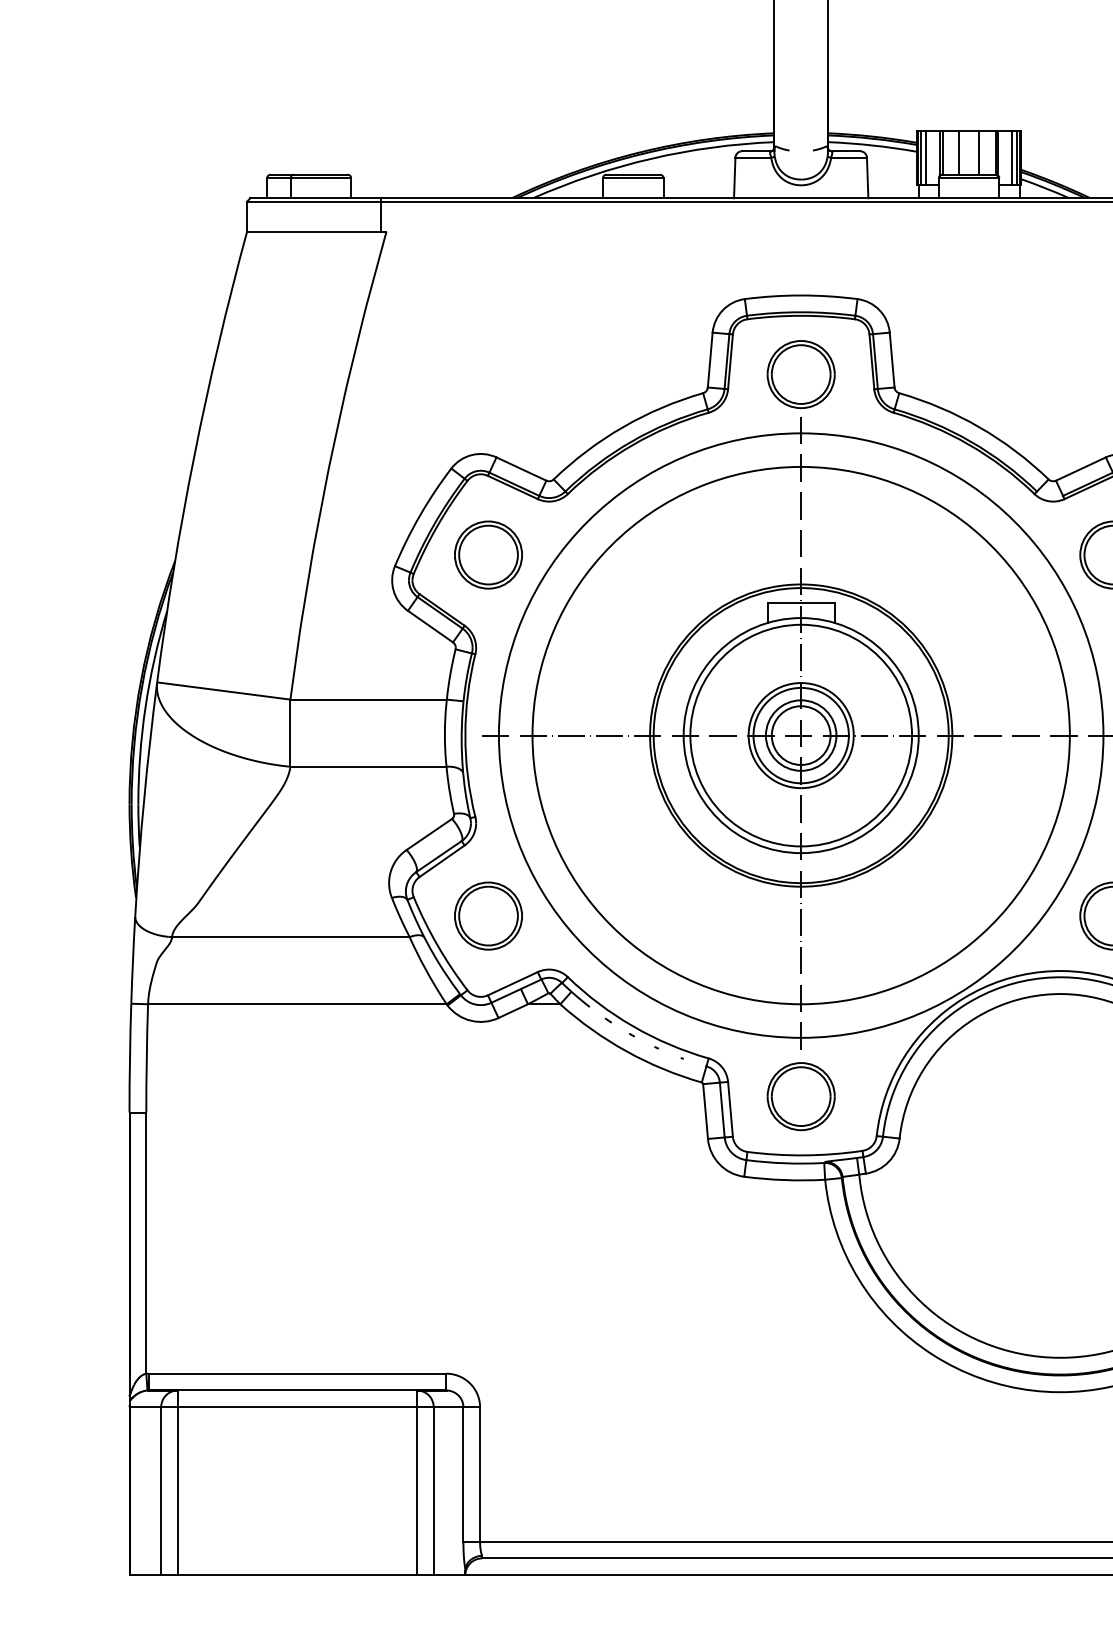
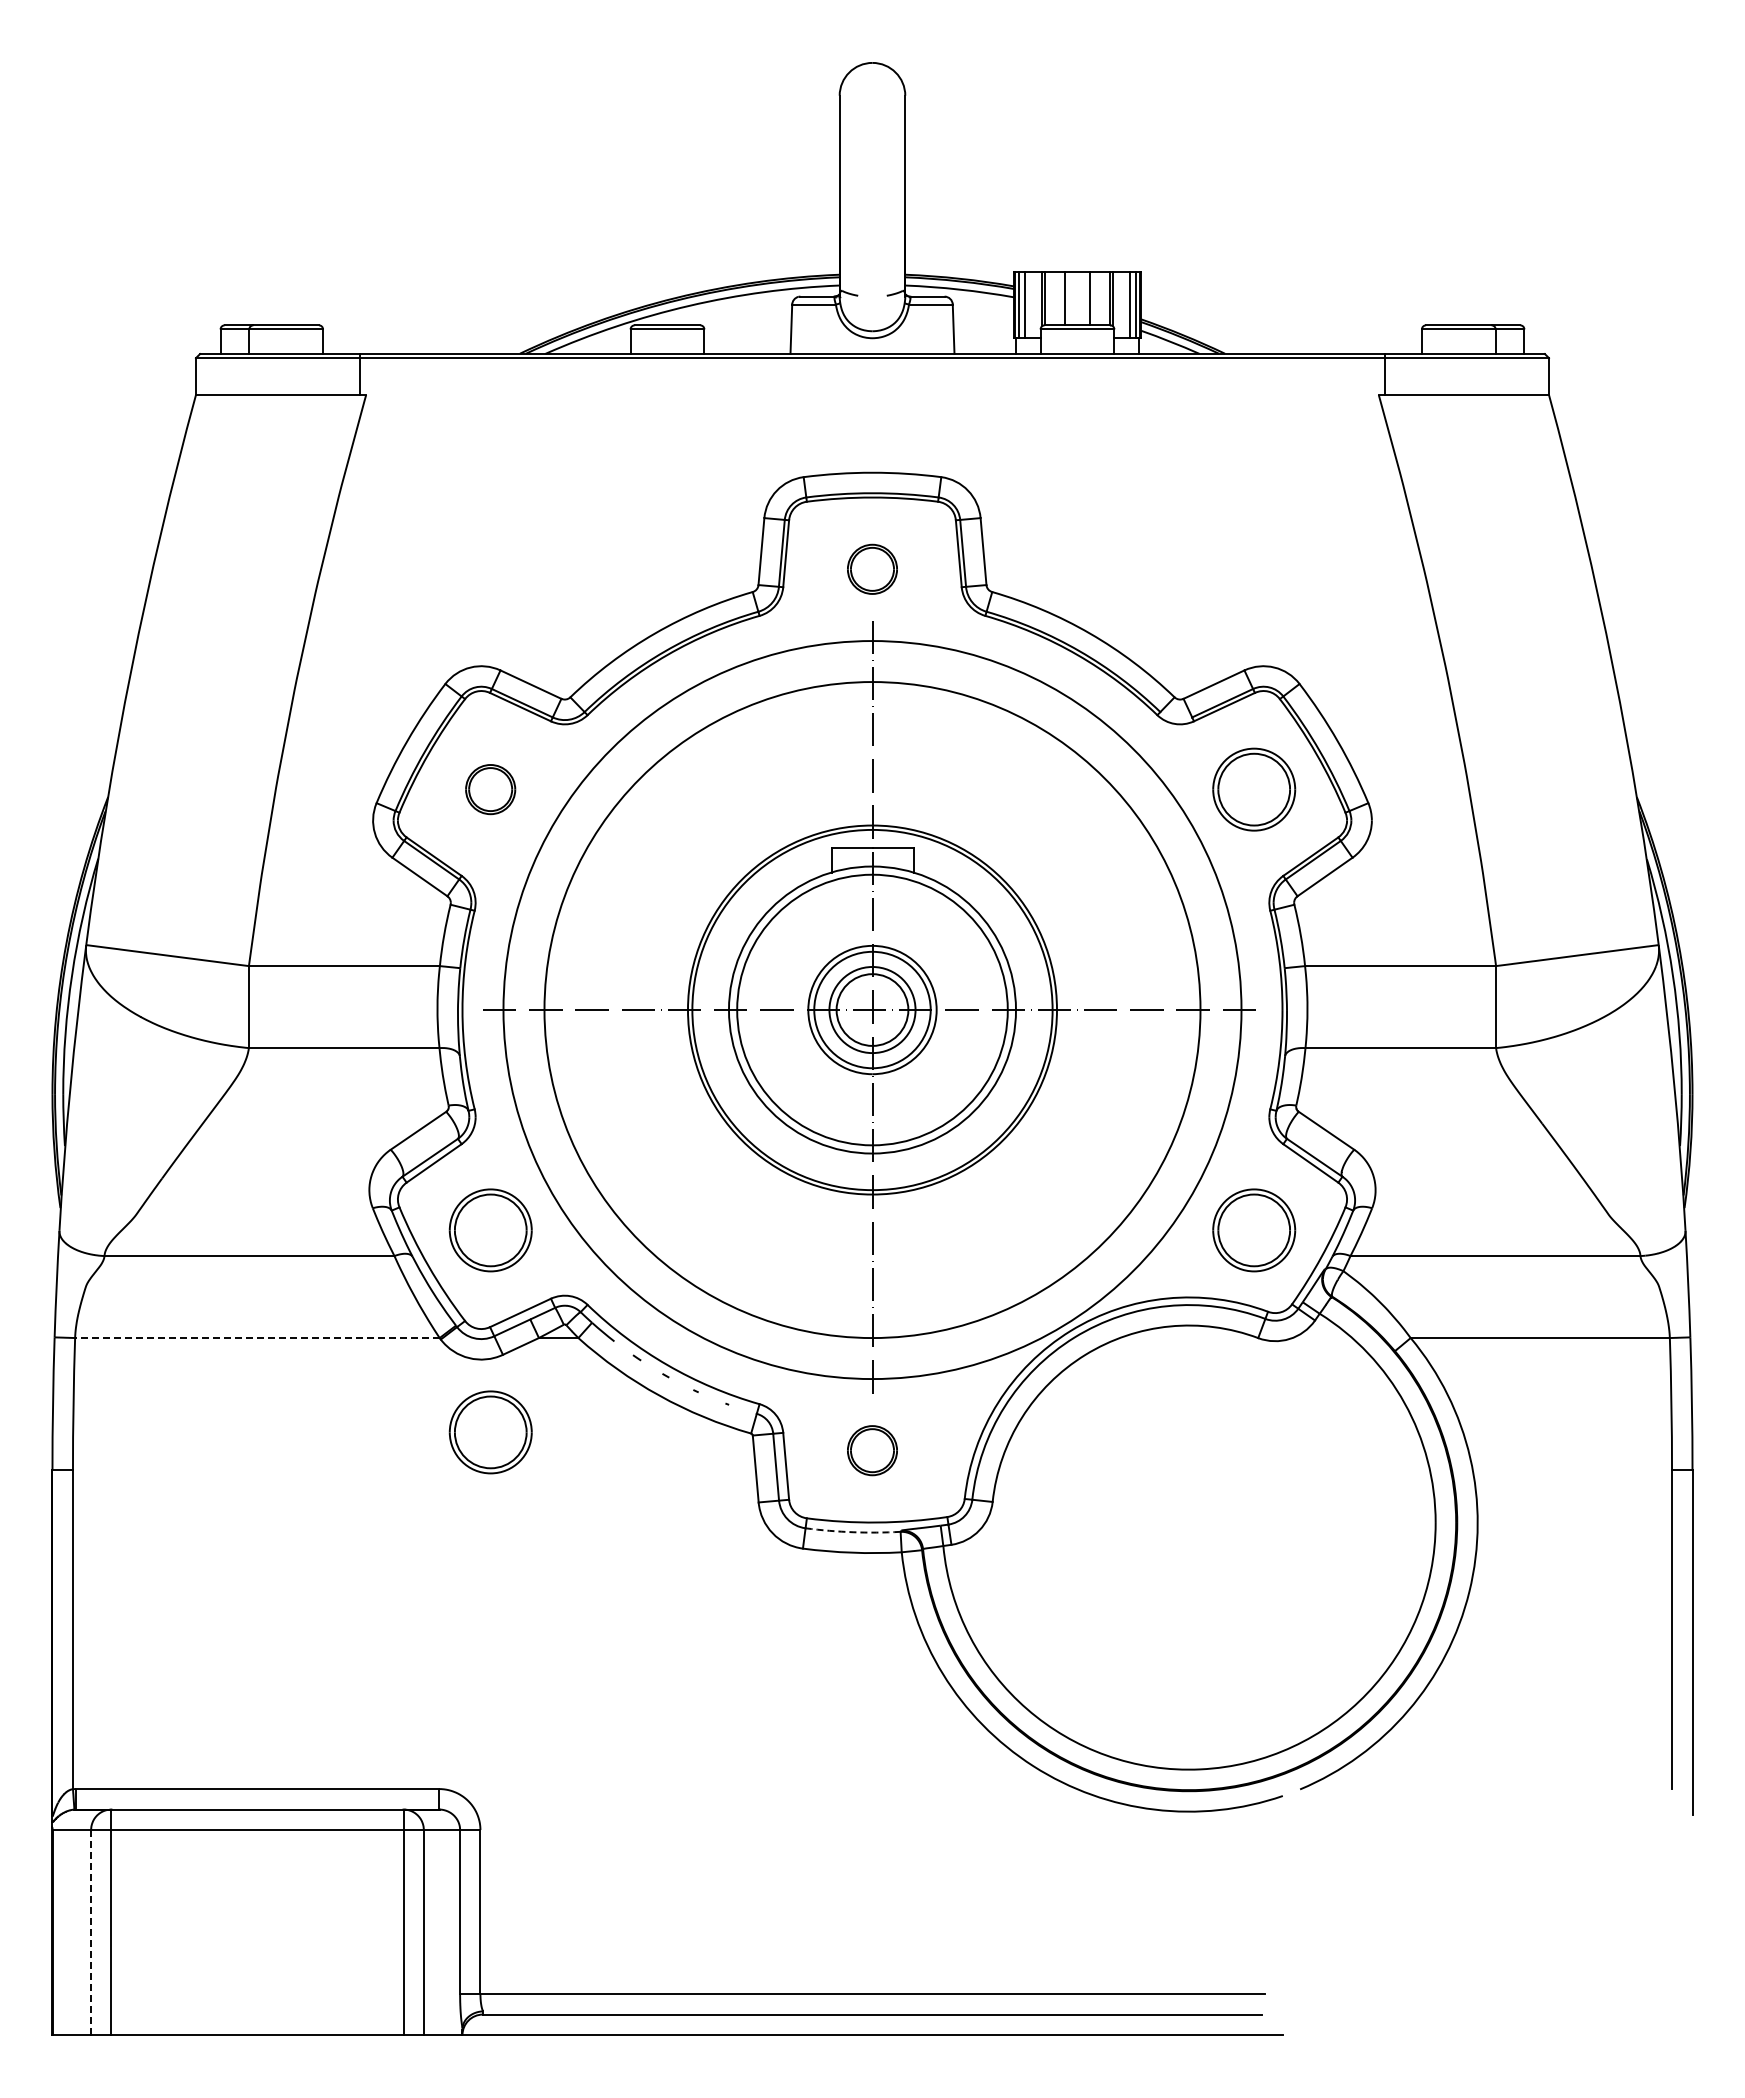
part: (801, 374) -> (872, 569), size x0.6
part: (488, 554) -> (490, 789), size x0.6
line: (296, 1004) -> (256, 1338), solid -> dashed
part: (488, 1081) -> (490, 1432), added
part: (801, 1096) -> (872, 1450), size x0.6
arc: (785, 1163) -> (853, 1532), solid -> dashed
line: (161, 1491) -> (91, 1932), solid -> dashed

